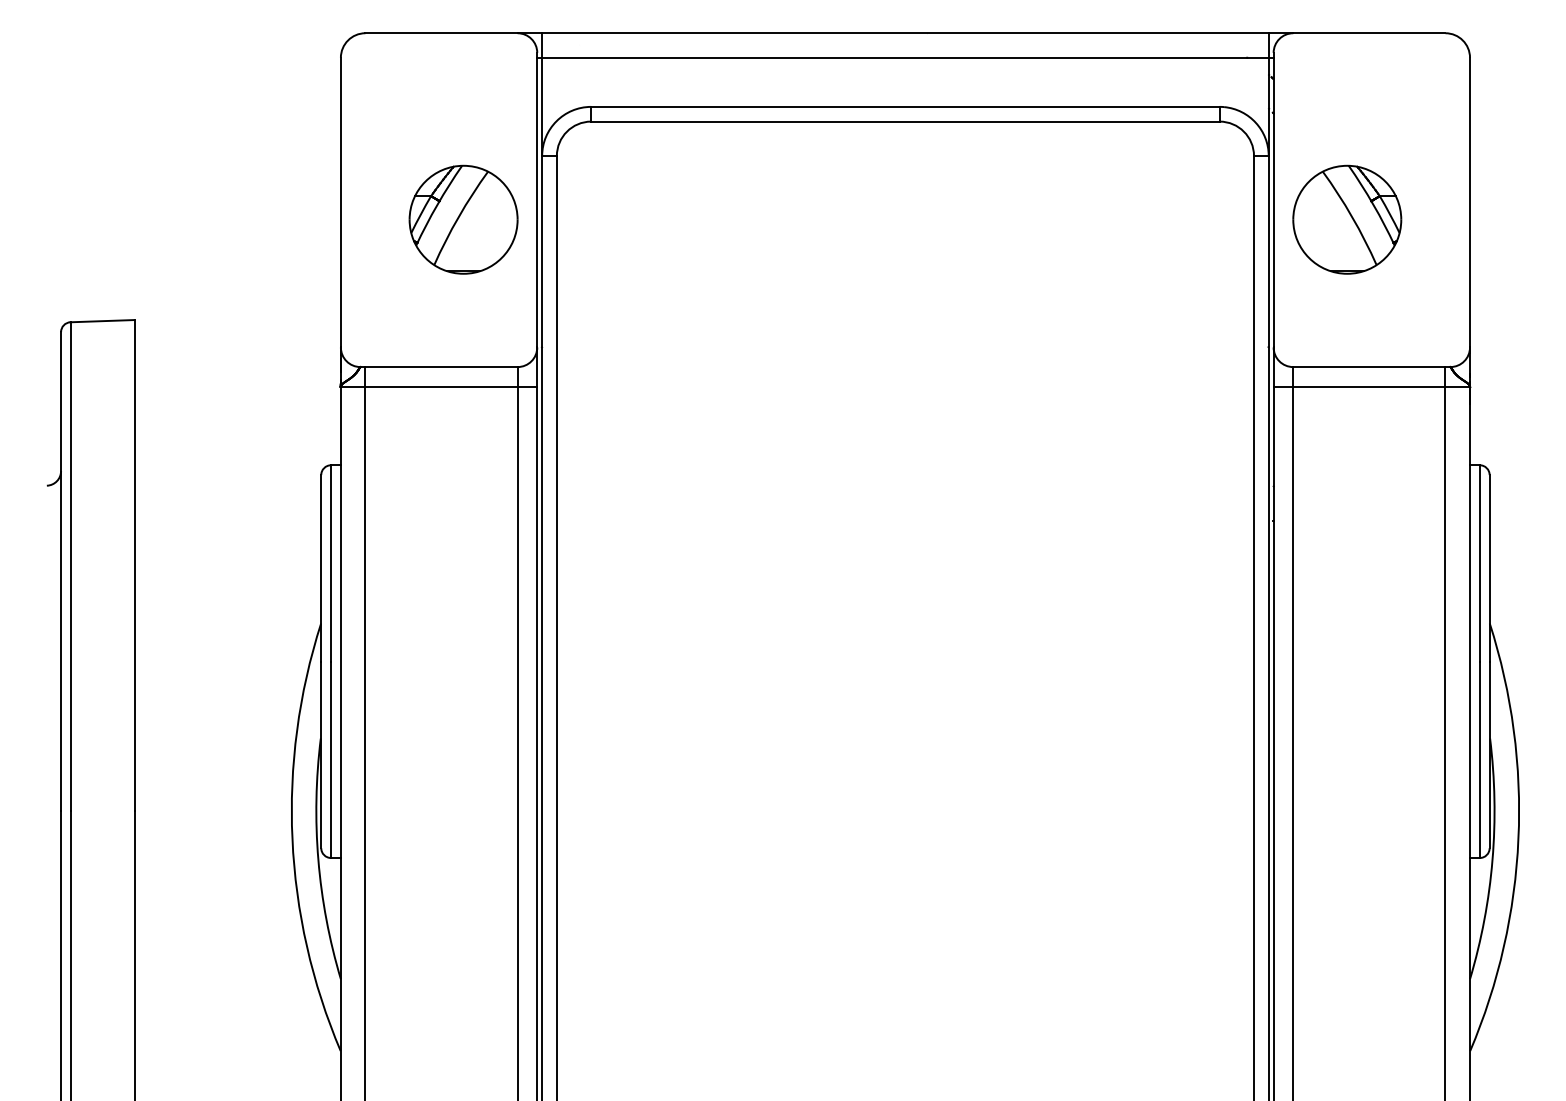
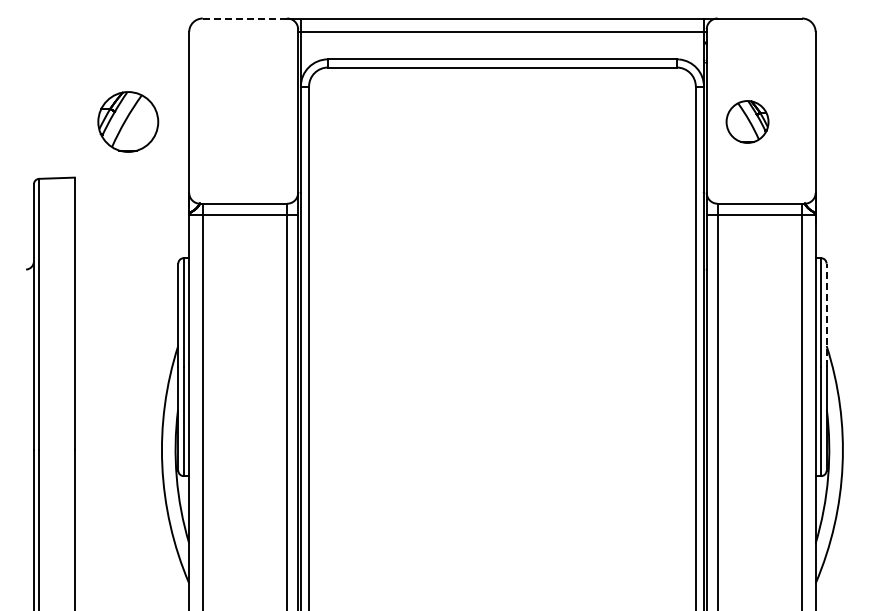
line: (442, 33) -> (245, 18), solid -> dashed
part: (463, 218) -> (128, 121), moved
part: (1347, 218) -> (747, 121), size x0.7
line: (1489, 568) -> (826, 315), solid -> dashed

